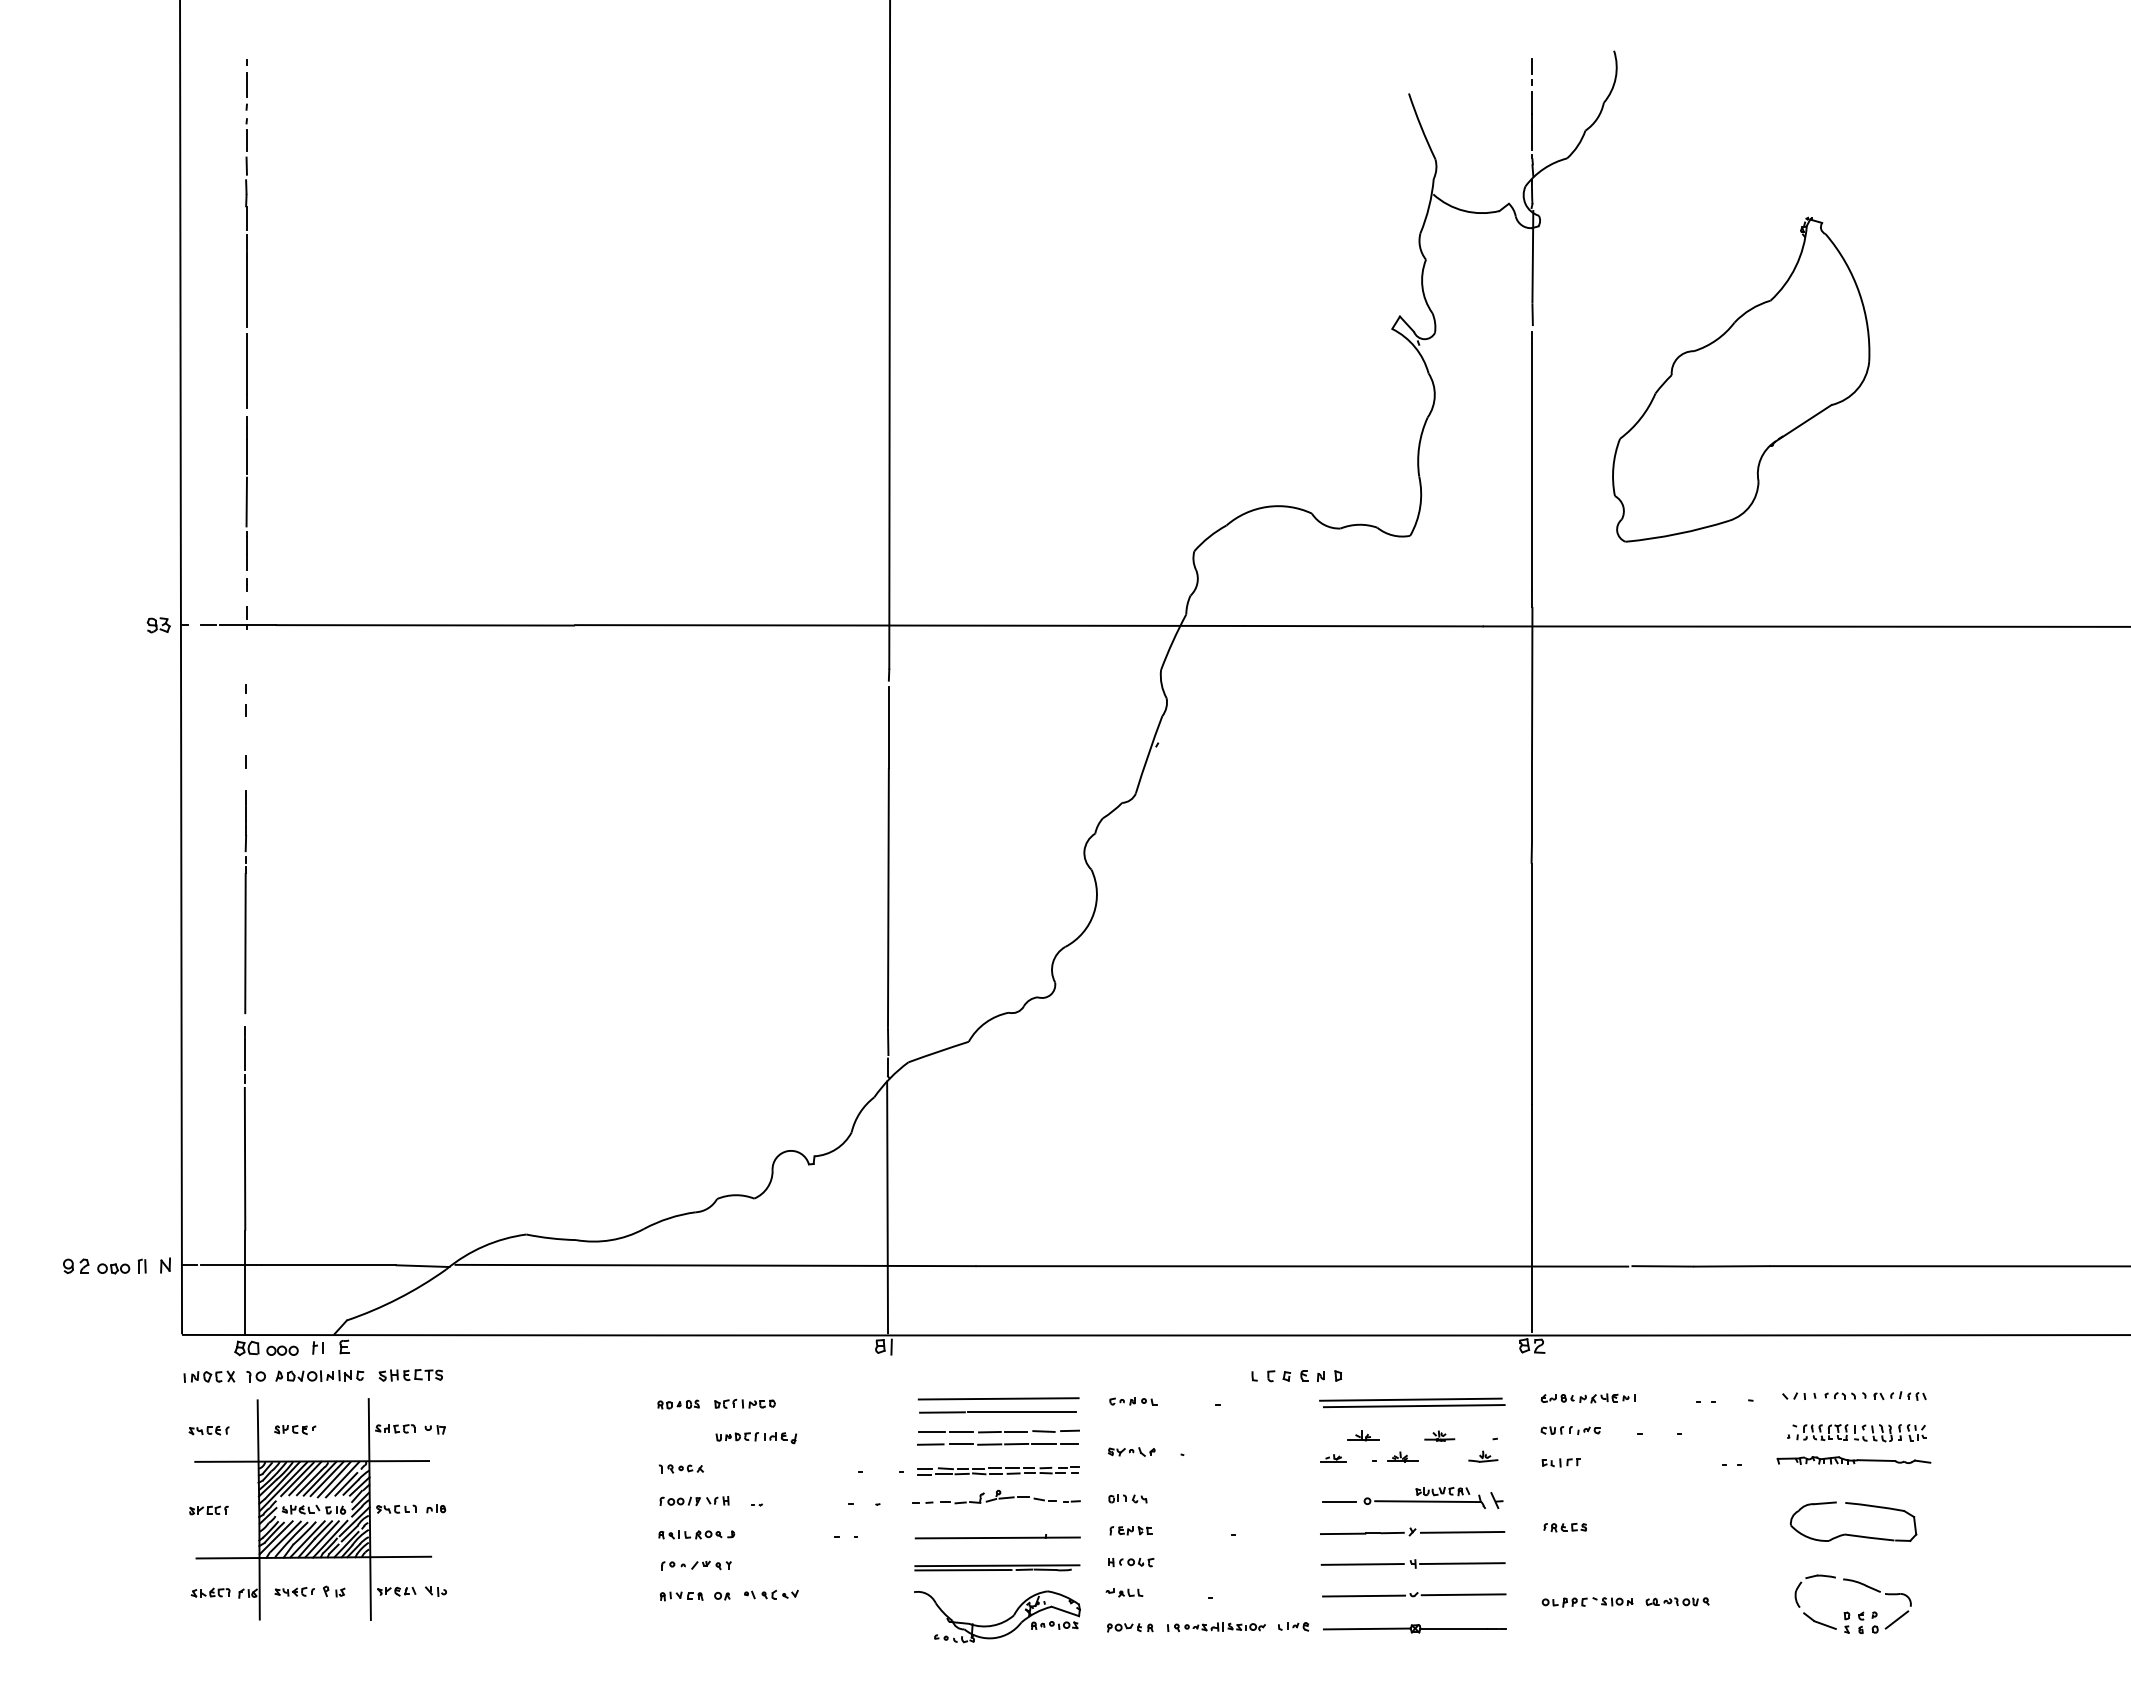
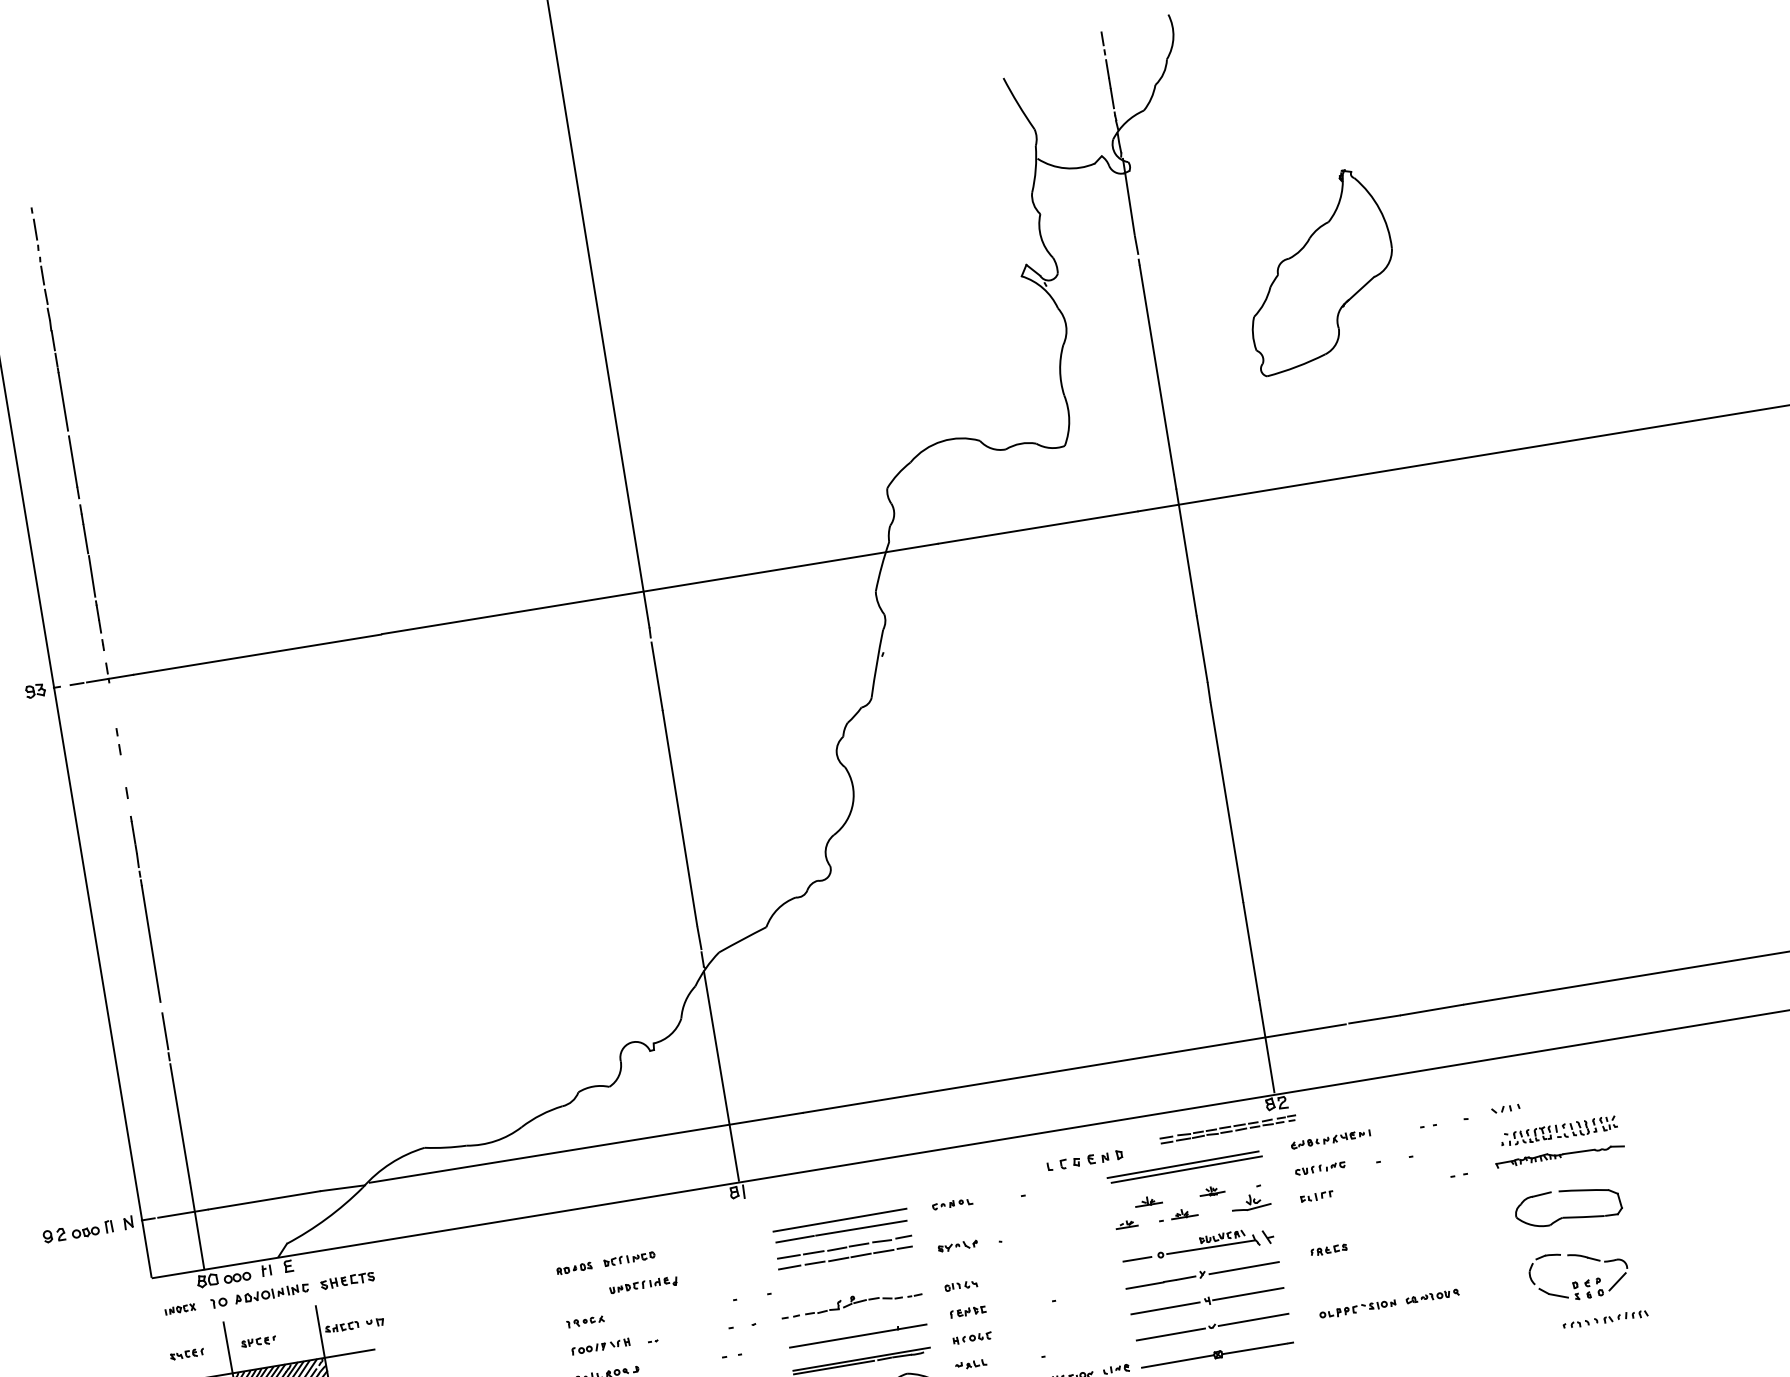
part: (1741, 379) -> (1319, 270), size x0.7
part: (209, 1376) -> (180, 1309), size x0.7
part: (1875, 1395) -> (1605, 1319), moved
part: (1483, 1456) -> (1251, 1202), size x1.6
part: (998, 1470) -> (1228, 1128), moved

